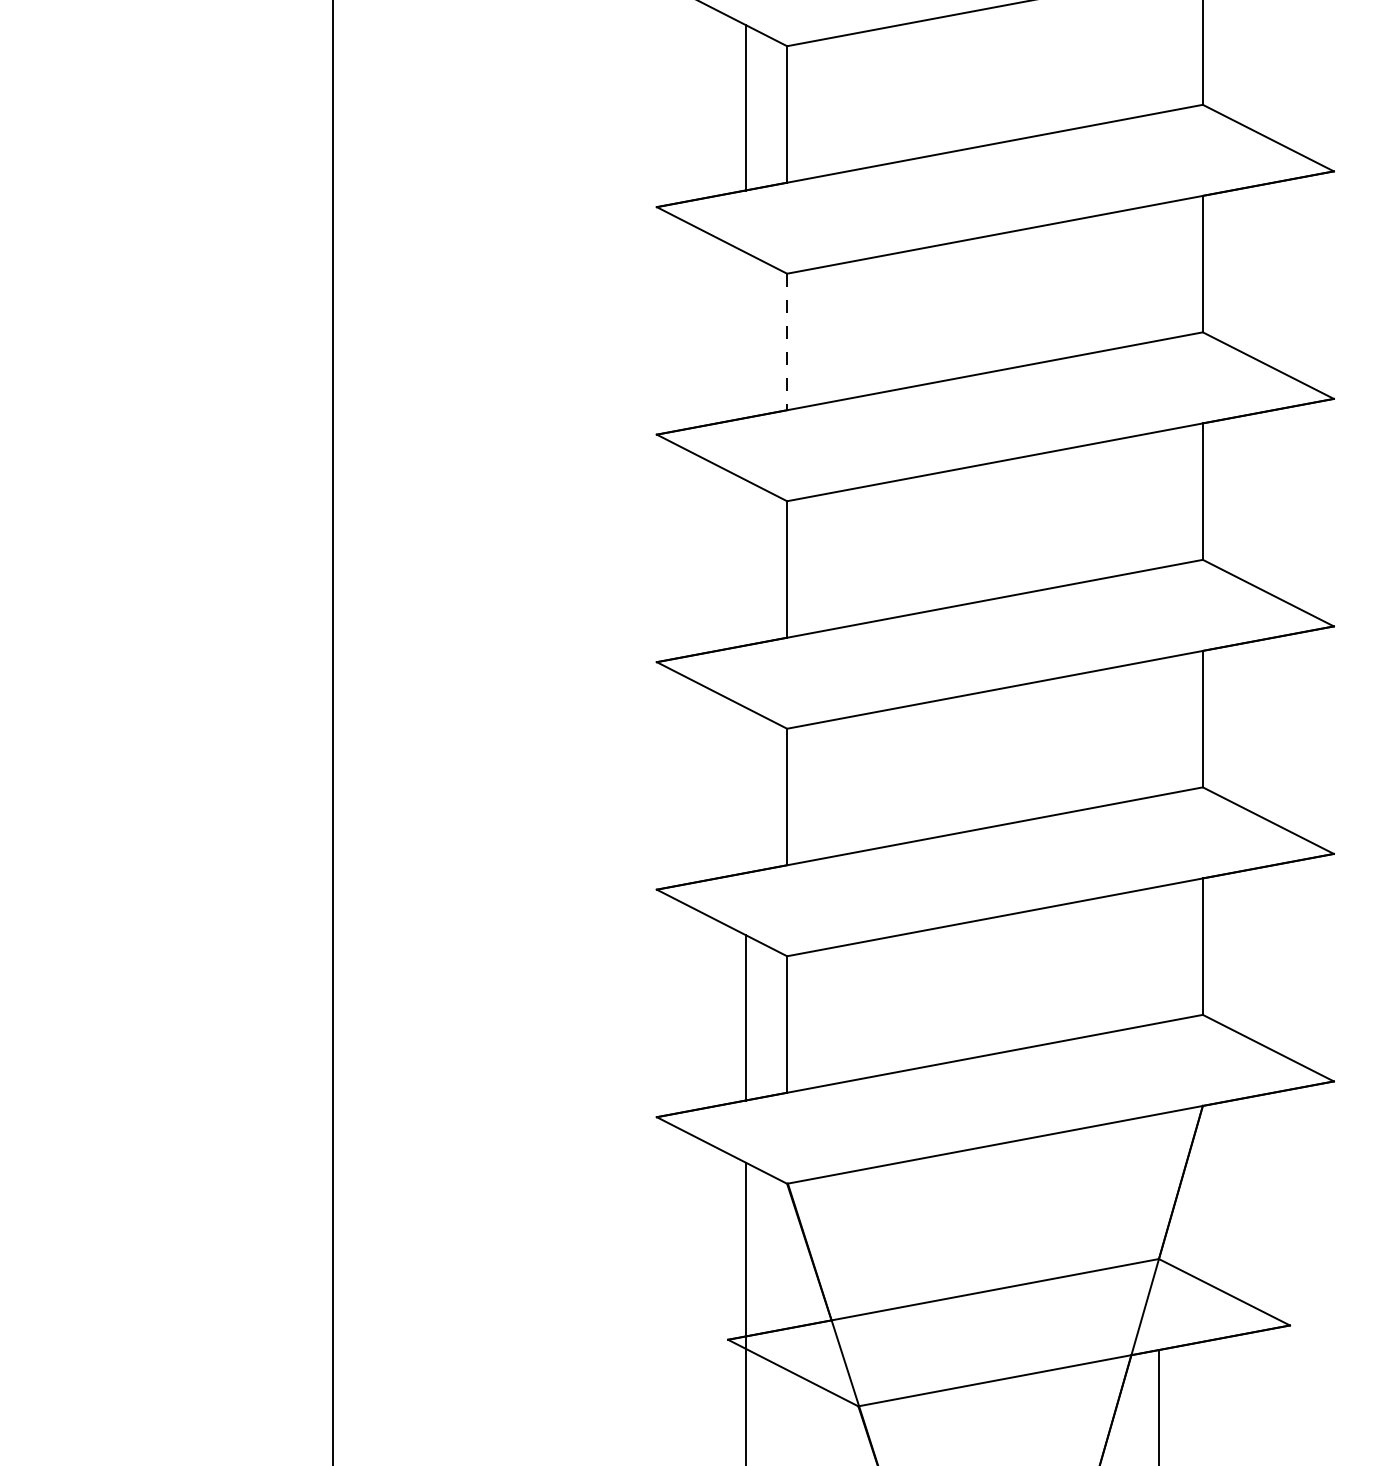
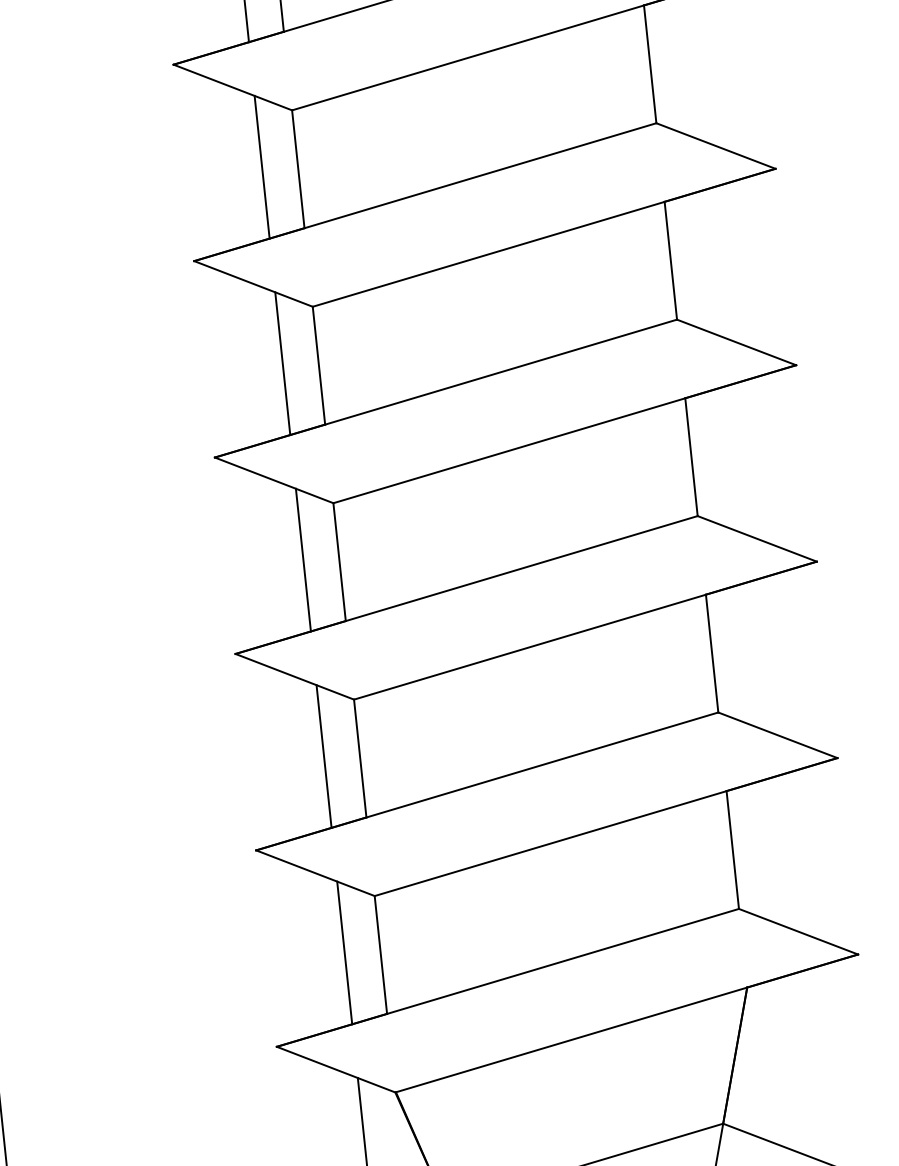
line: (745, 335) -> (282, 363), added
line: (787, 342) -> (319, 366), dashed -> solid
line: (745, 562) -> (303, 559), added
line: (745, 790) -> (323, 756), added

